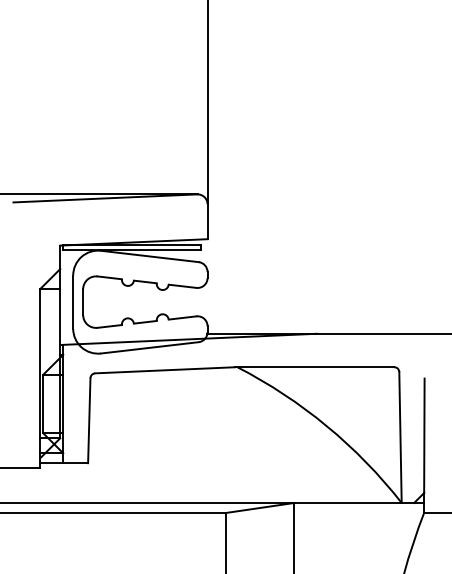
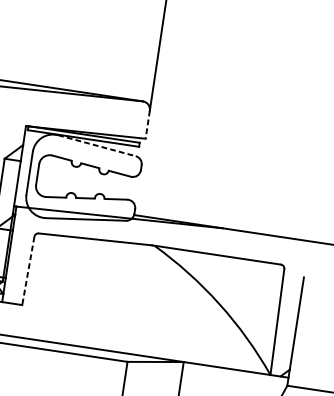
line: (207, 222) -> (147, 125), solid -> dashed
line: (150, 256) -> (97, 145), solid -> dashed
line: (89, 420) -> (28, 270), solid -> dashed

